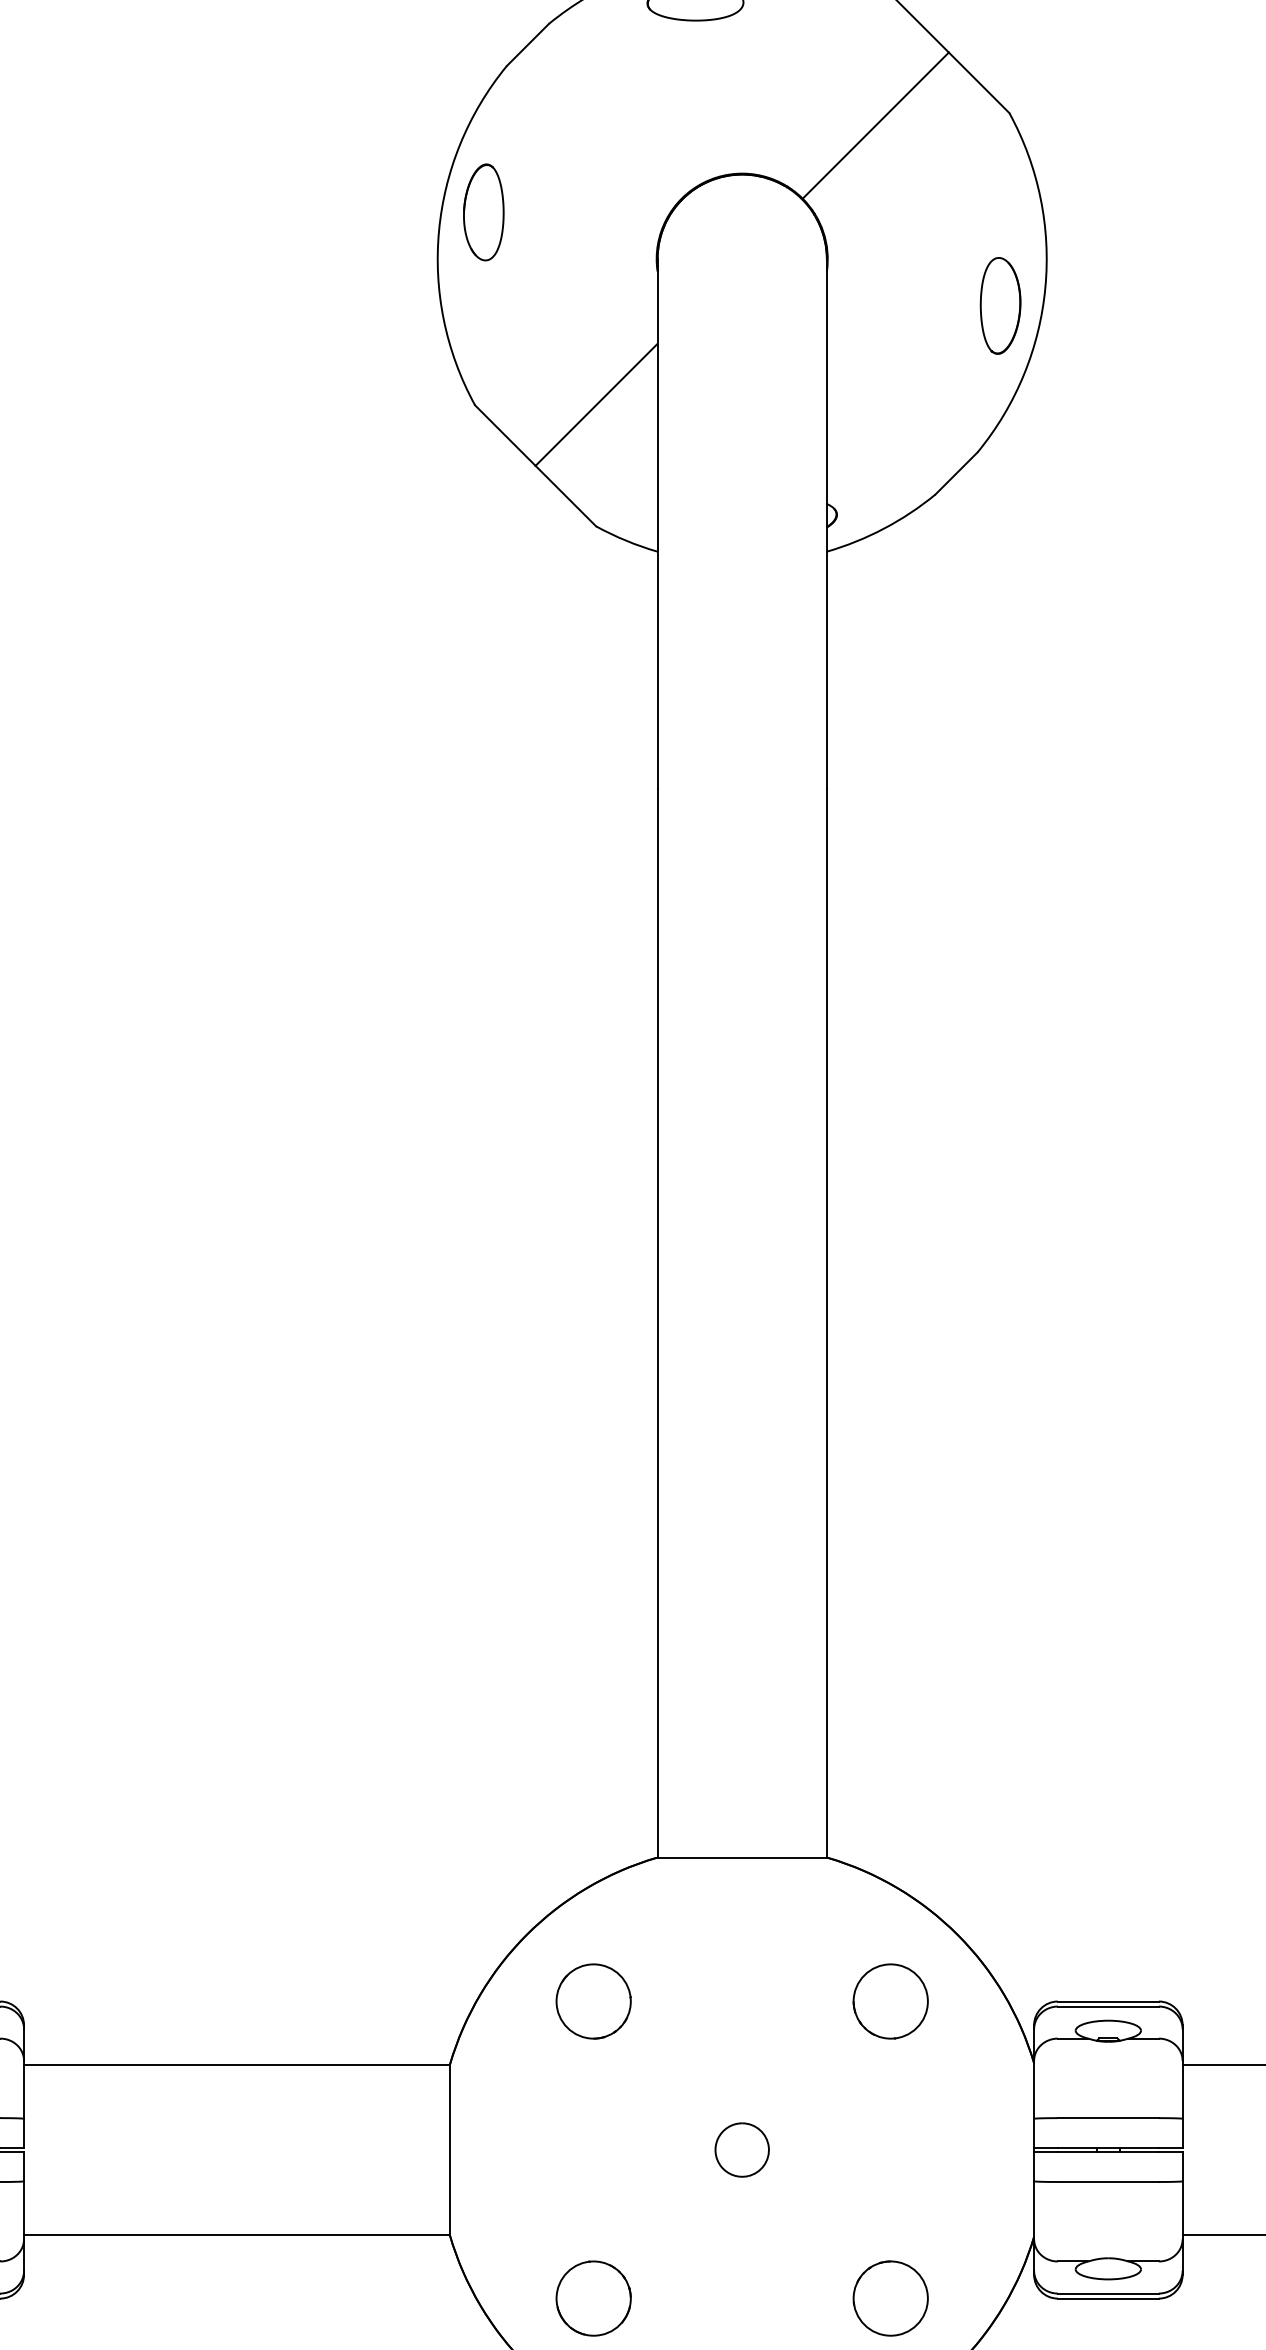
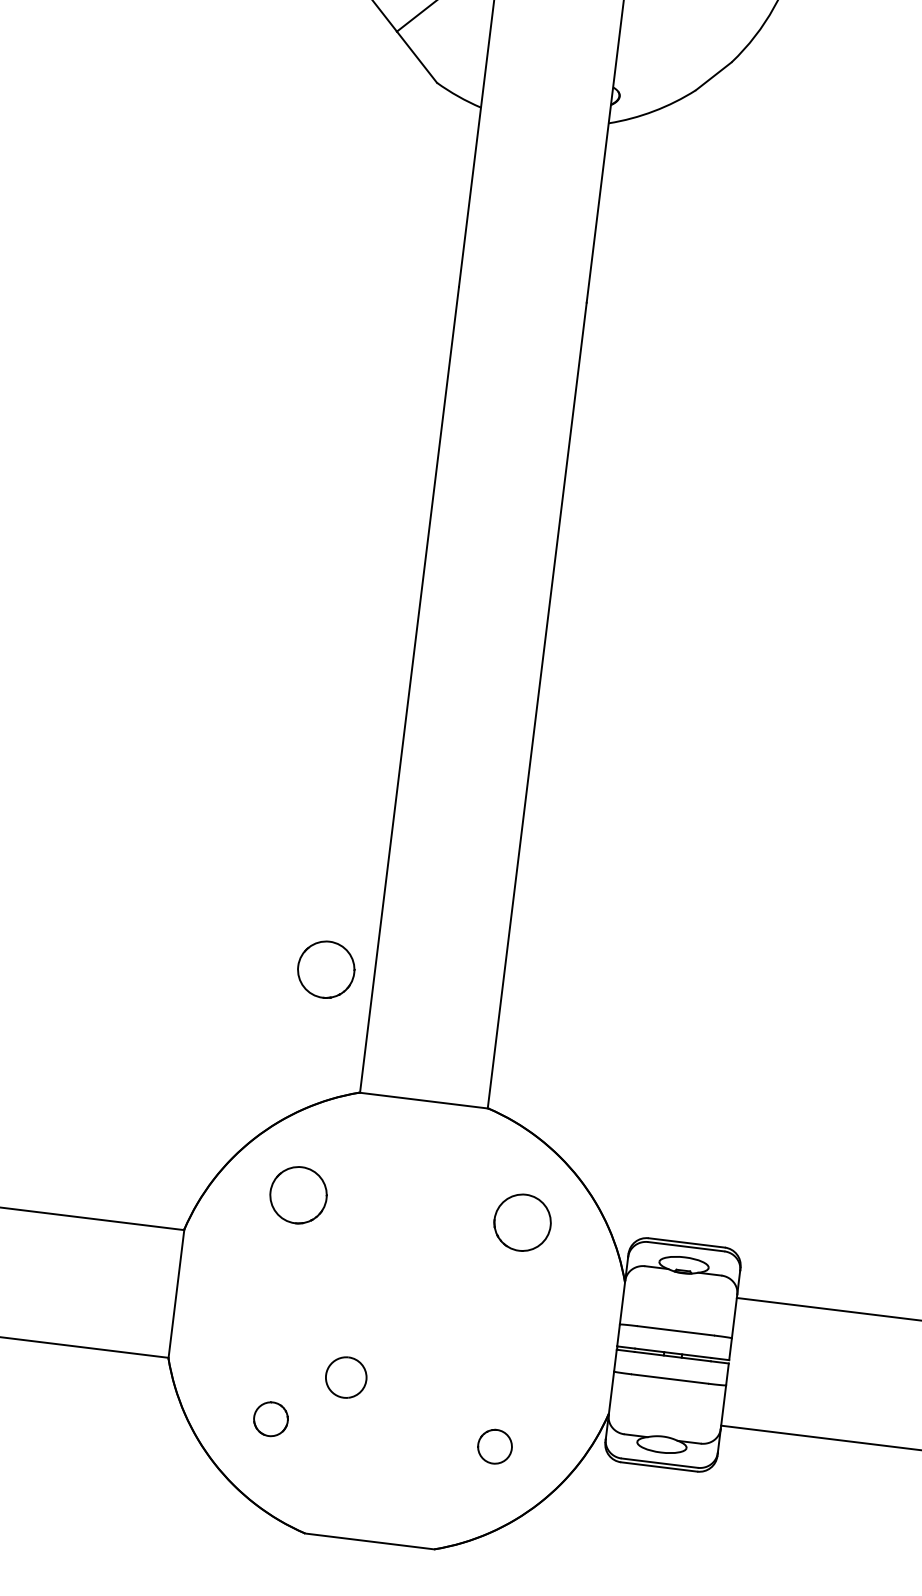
circle: (593, 1702) -> (326, 969), added
part: (741, 2149) -> (345, 1377), moved
circle: (593, 2298) -> (270, 1419), size x0.6
circle: (890, 2298) -> (494, 1446), size x0.6

